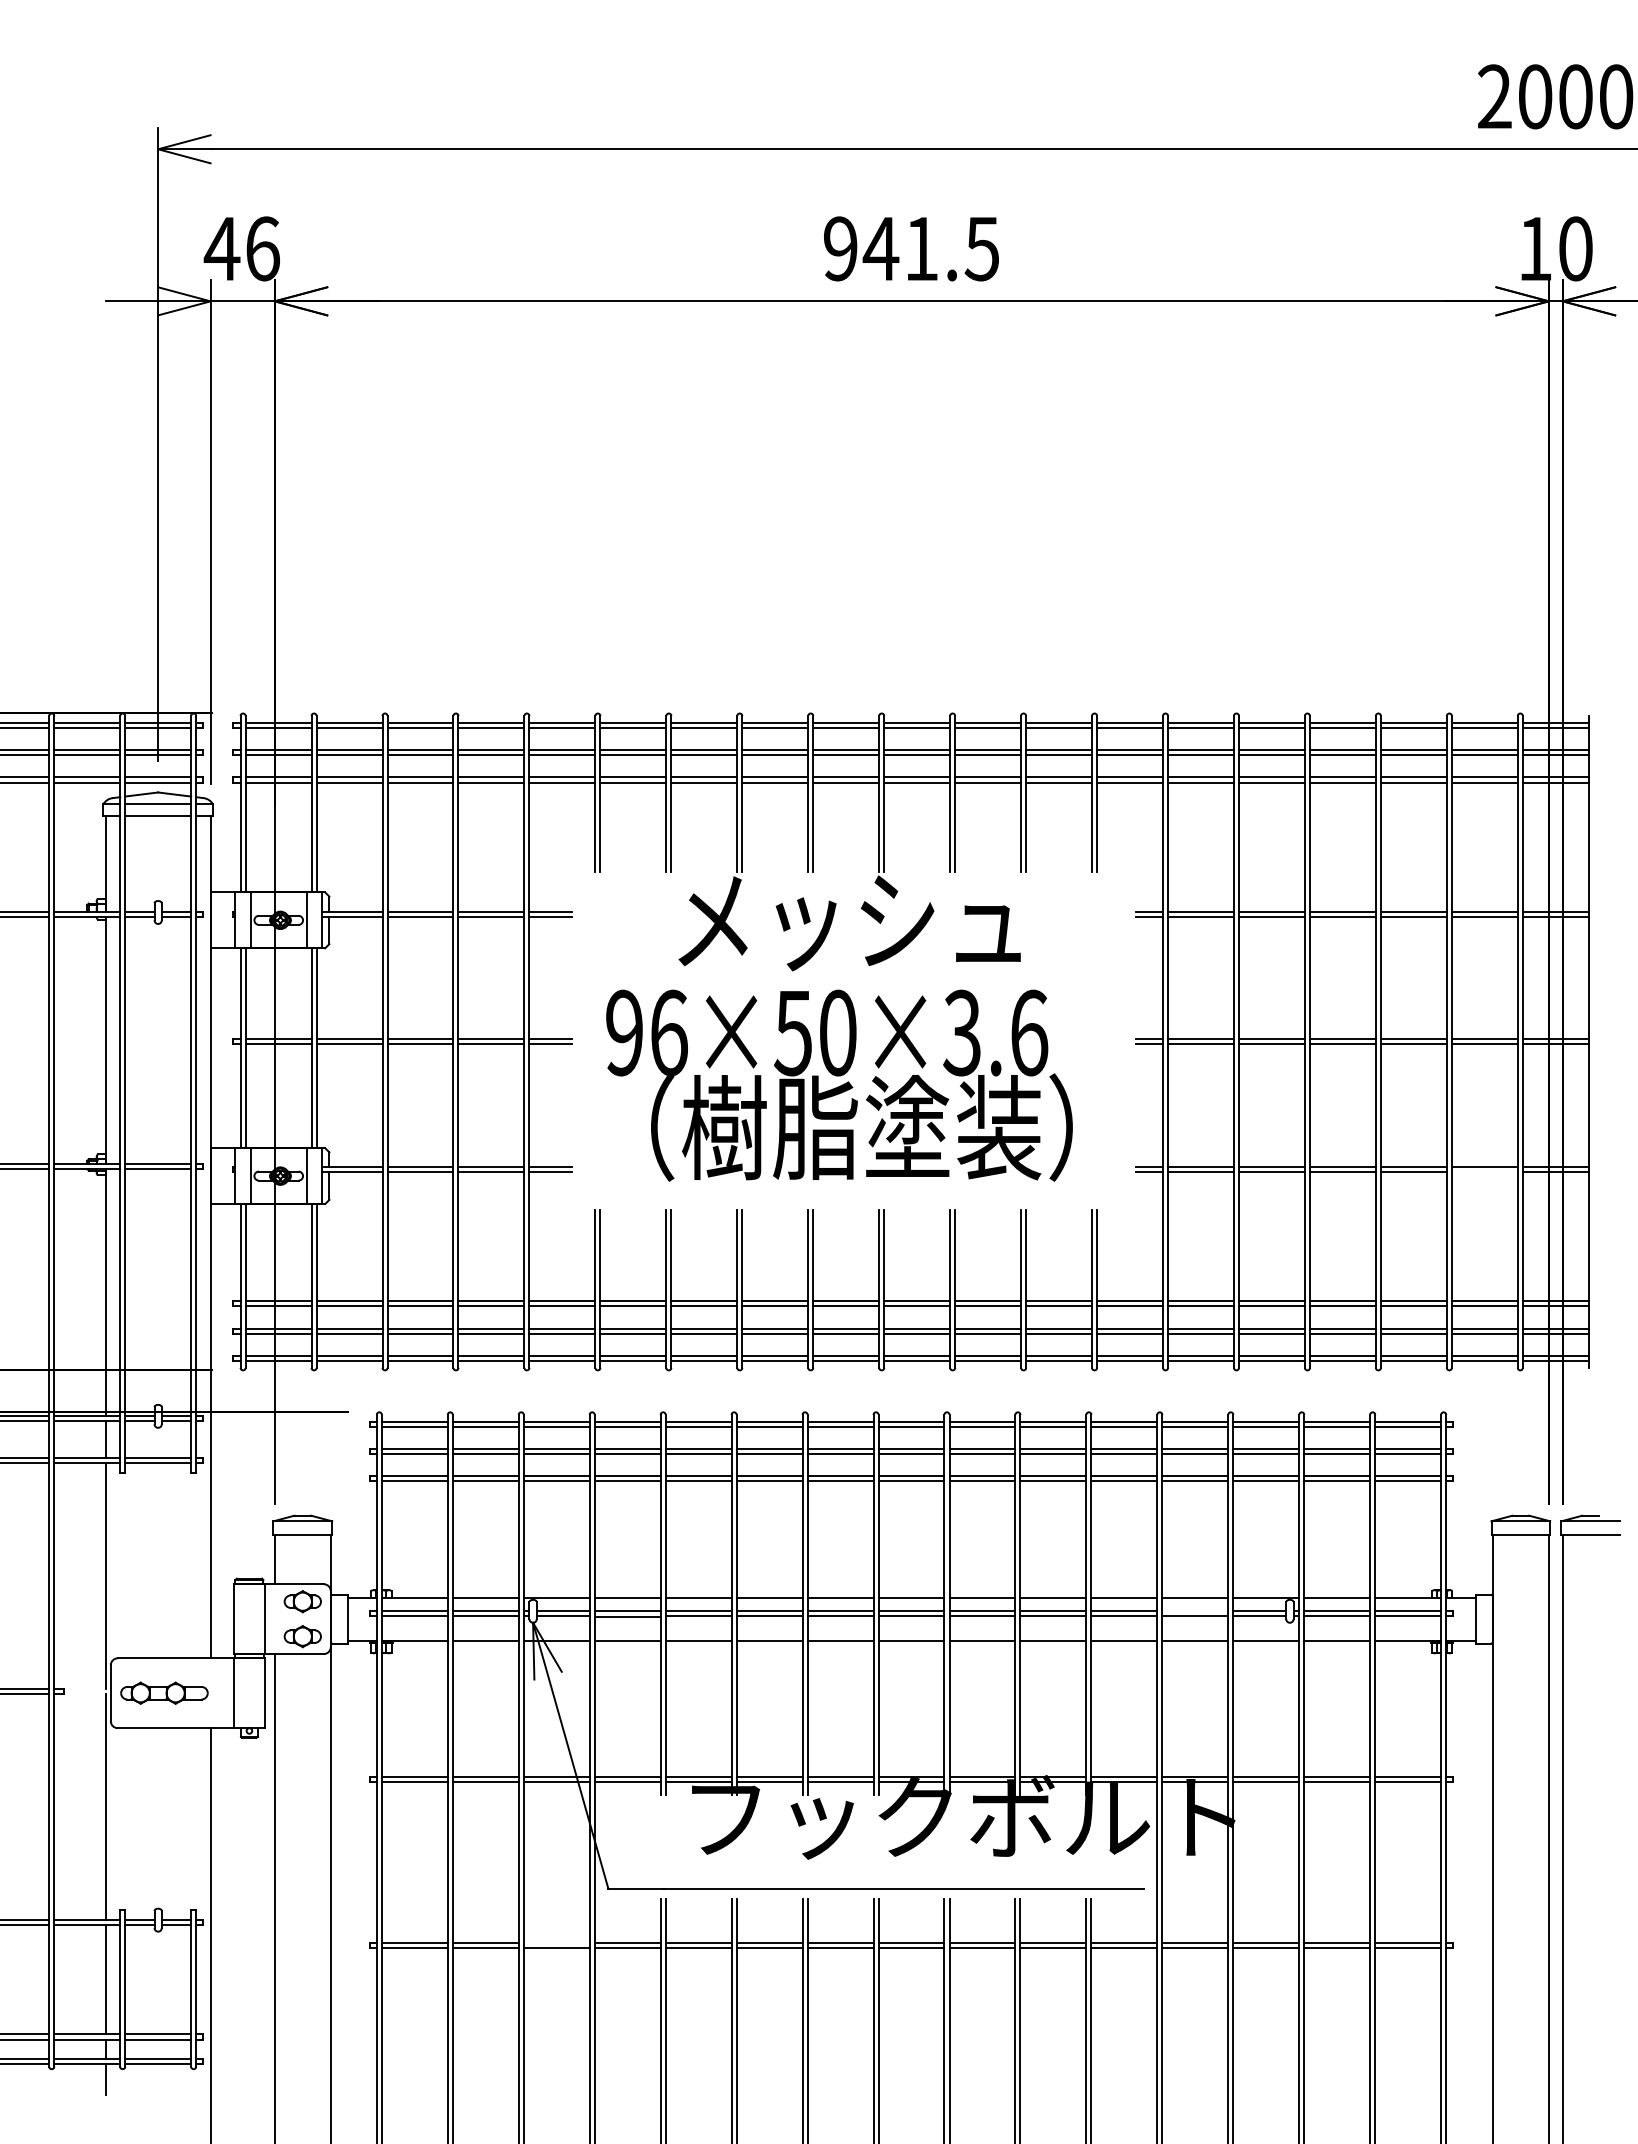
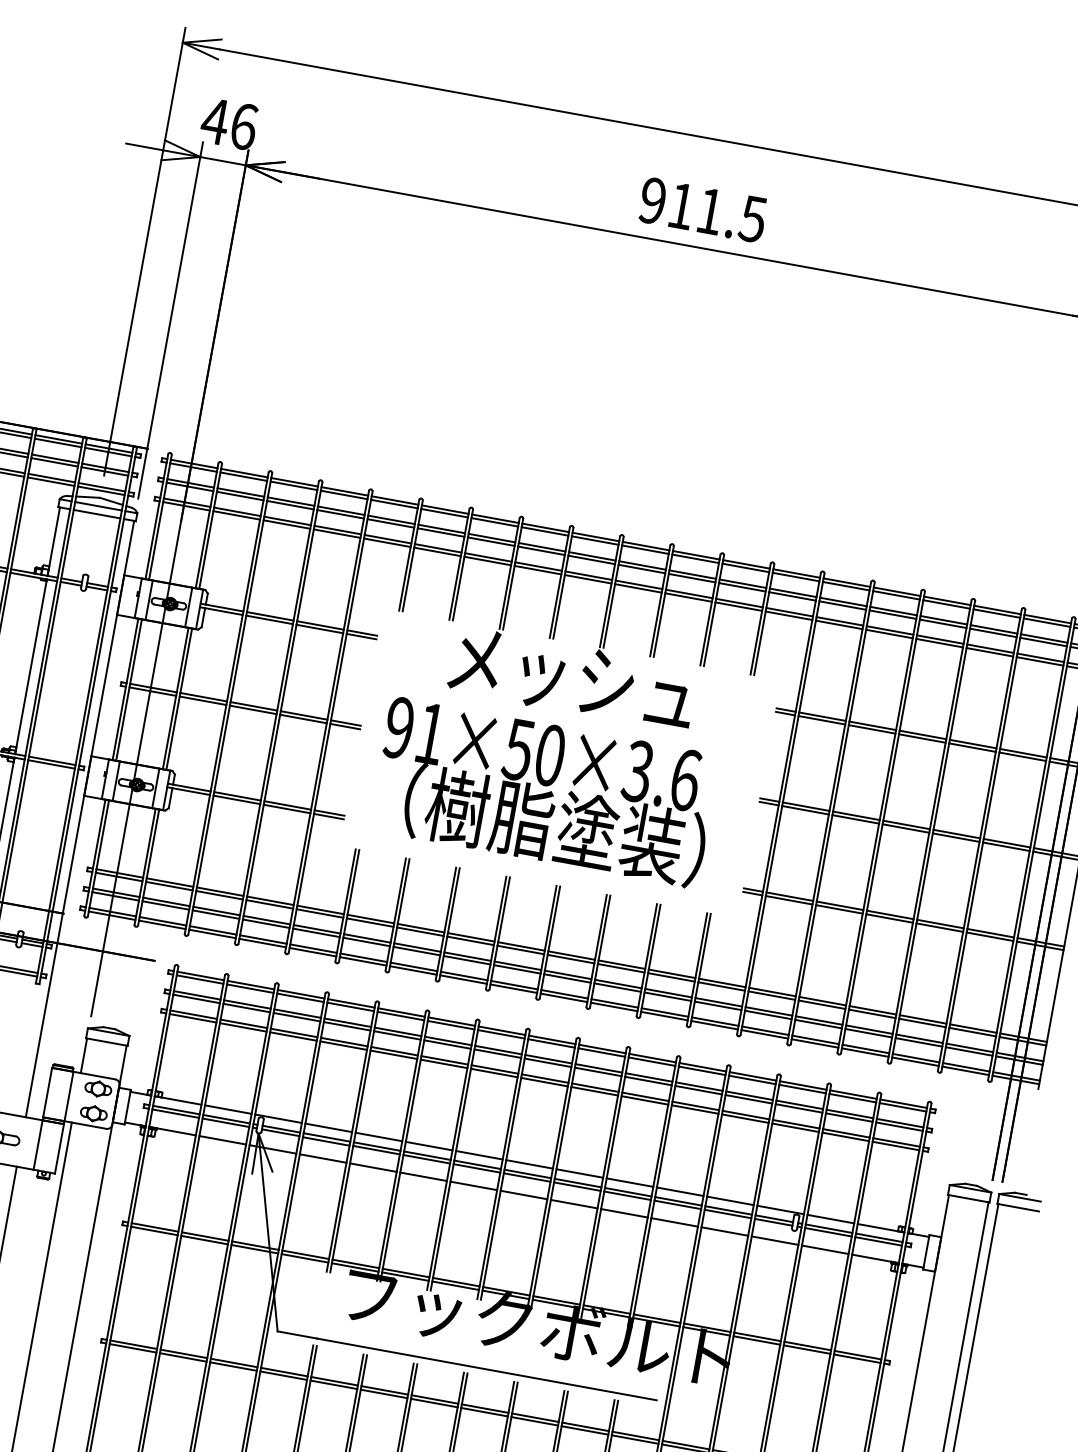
text: (880, 248) -> (681, 205), 941.5 -> 911.5
text: (669, 1032) -> (431, 733), 96×50×3.6 -> 91×50×3.6
line: (1484, 1171) -> (989, 936), added
line: (1195, 1611) -> (728, 1210), added
line: (556, 1942) -> (234, 1362), added

